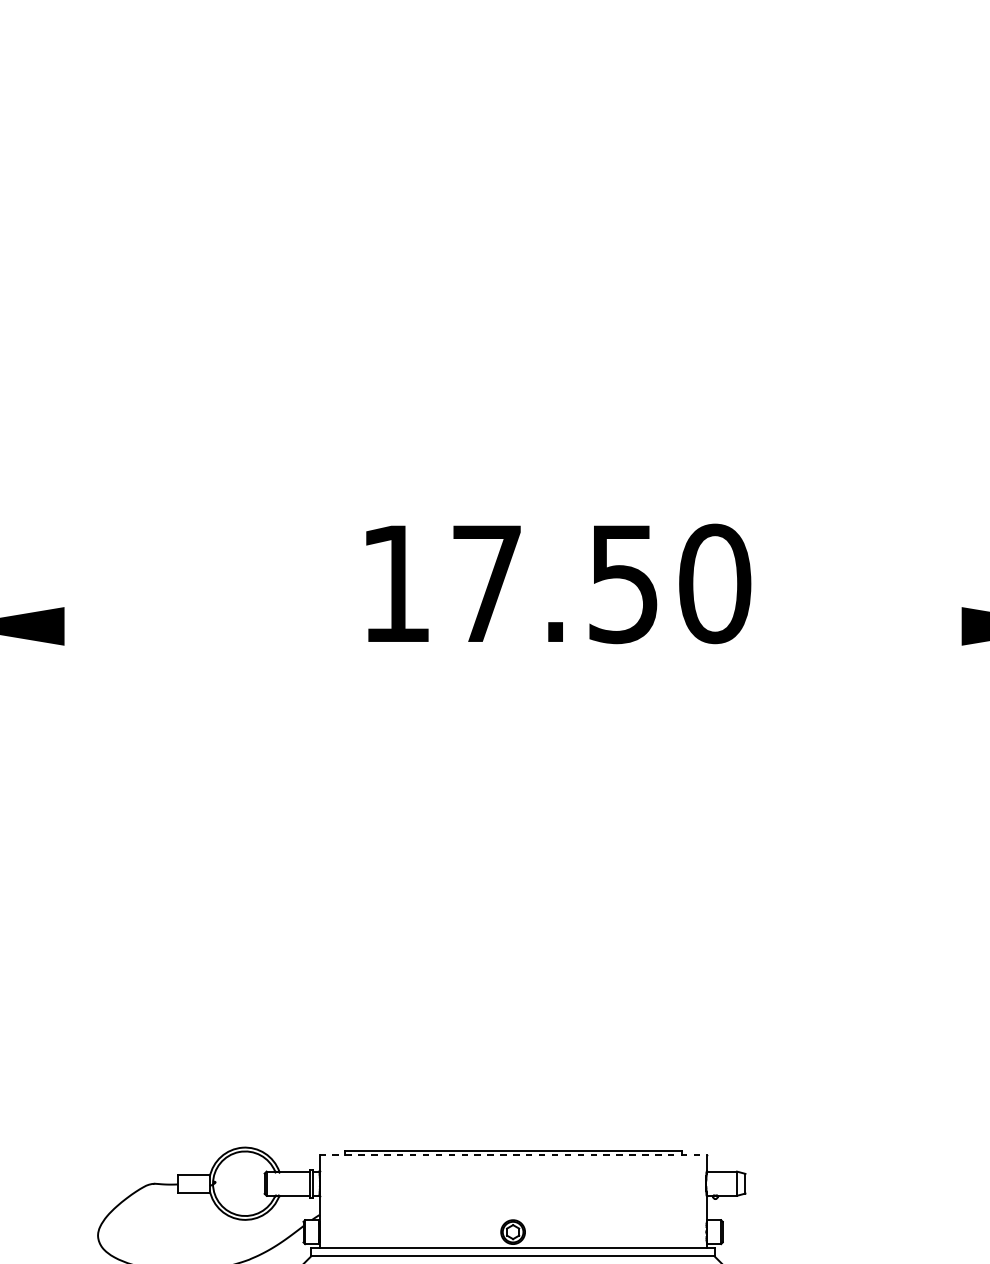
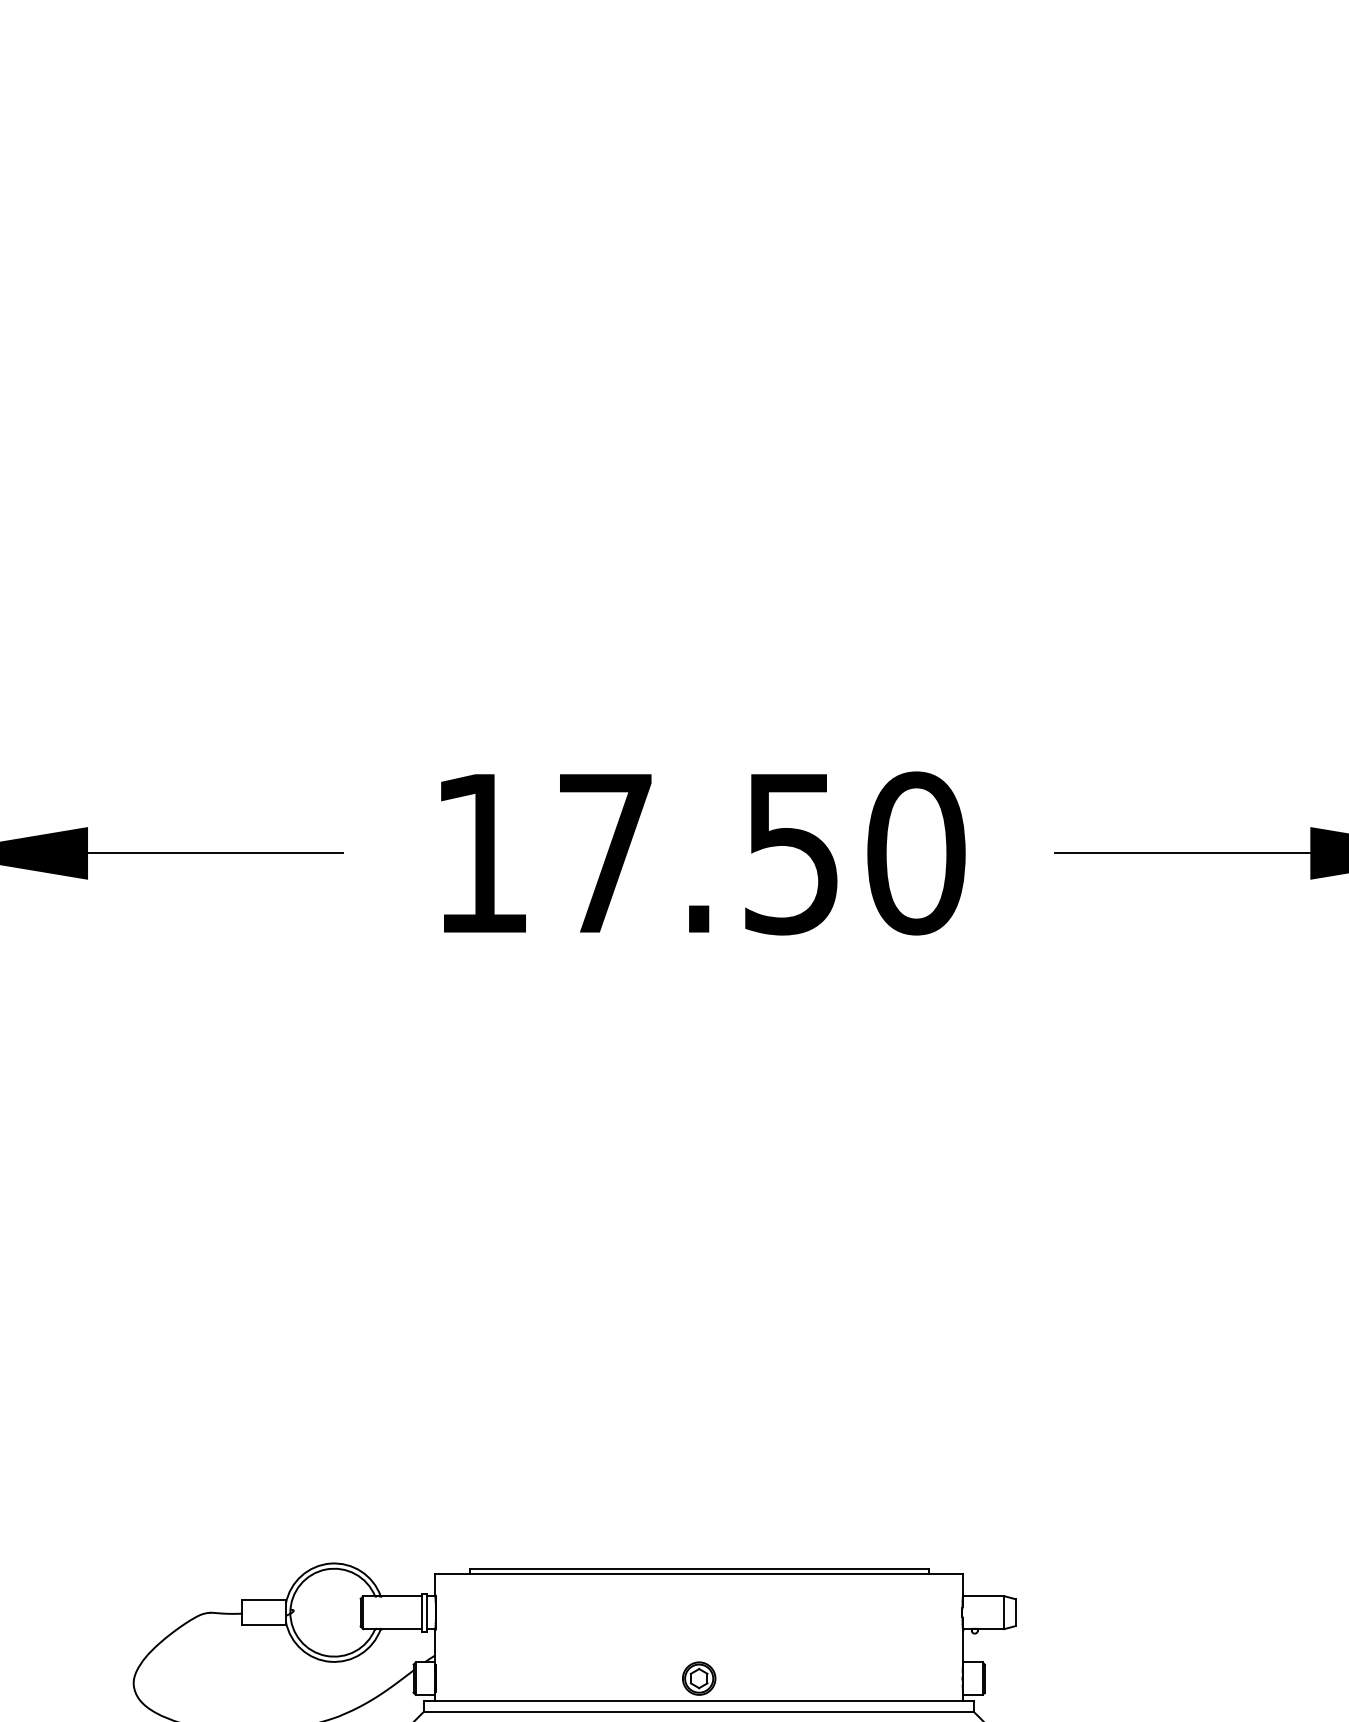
text: (558, 583) -> (703, 853), moved
line: (158, 626) -> (215, 853), added
line: (867, 626) -> (1182, 853), added
line: (513, 1155) -> (699, 1574), dashed -> solid

